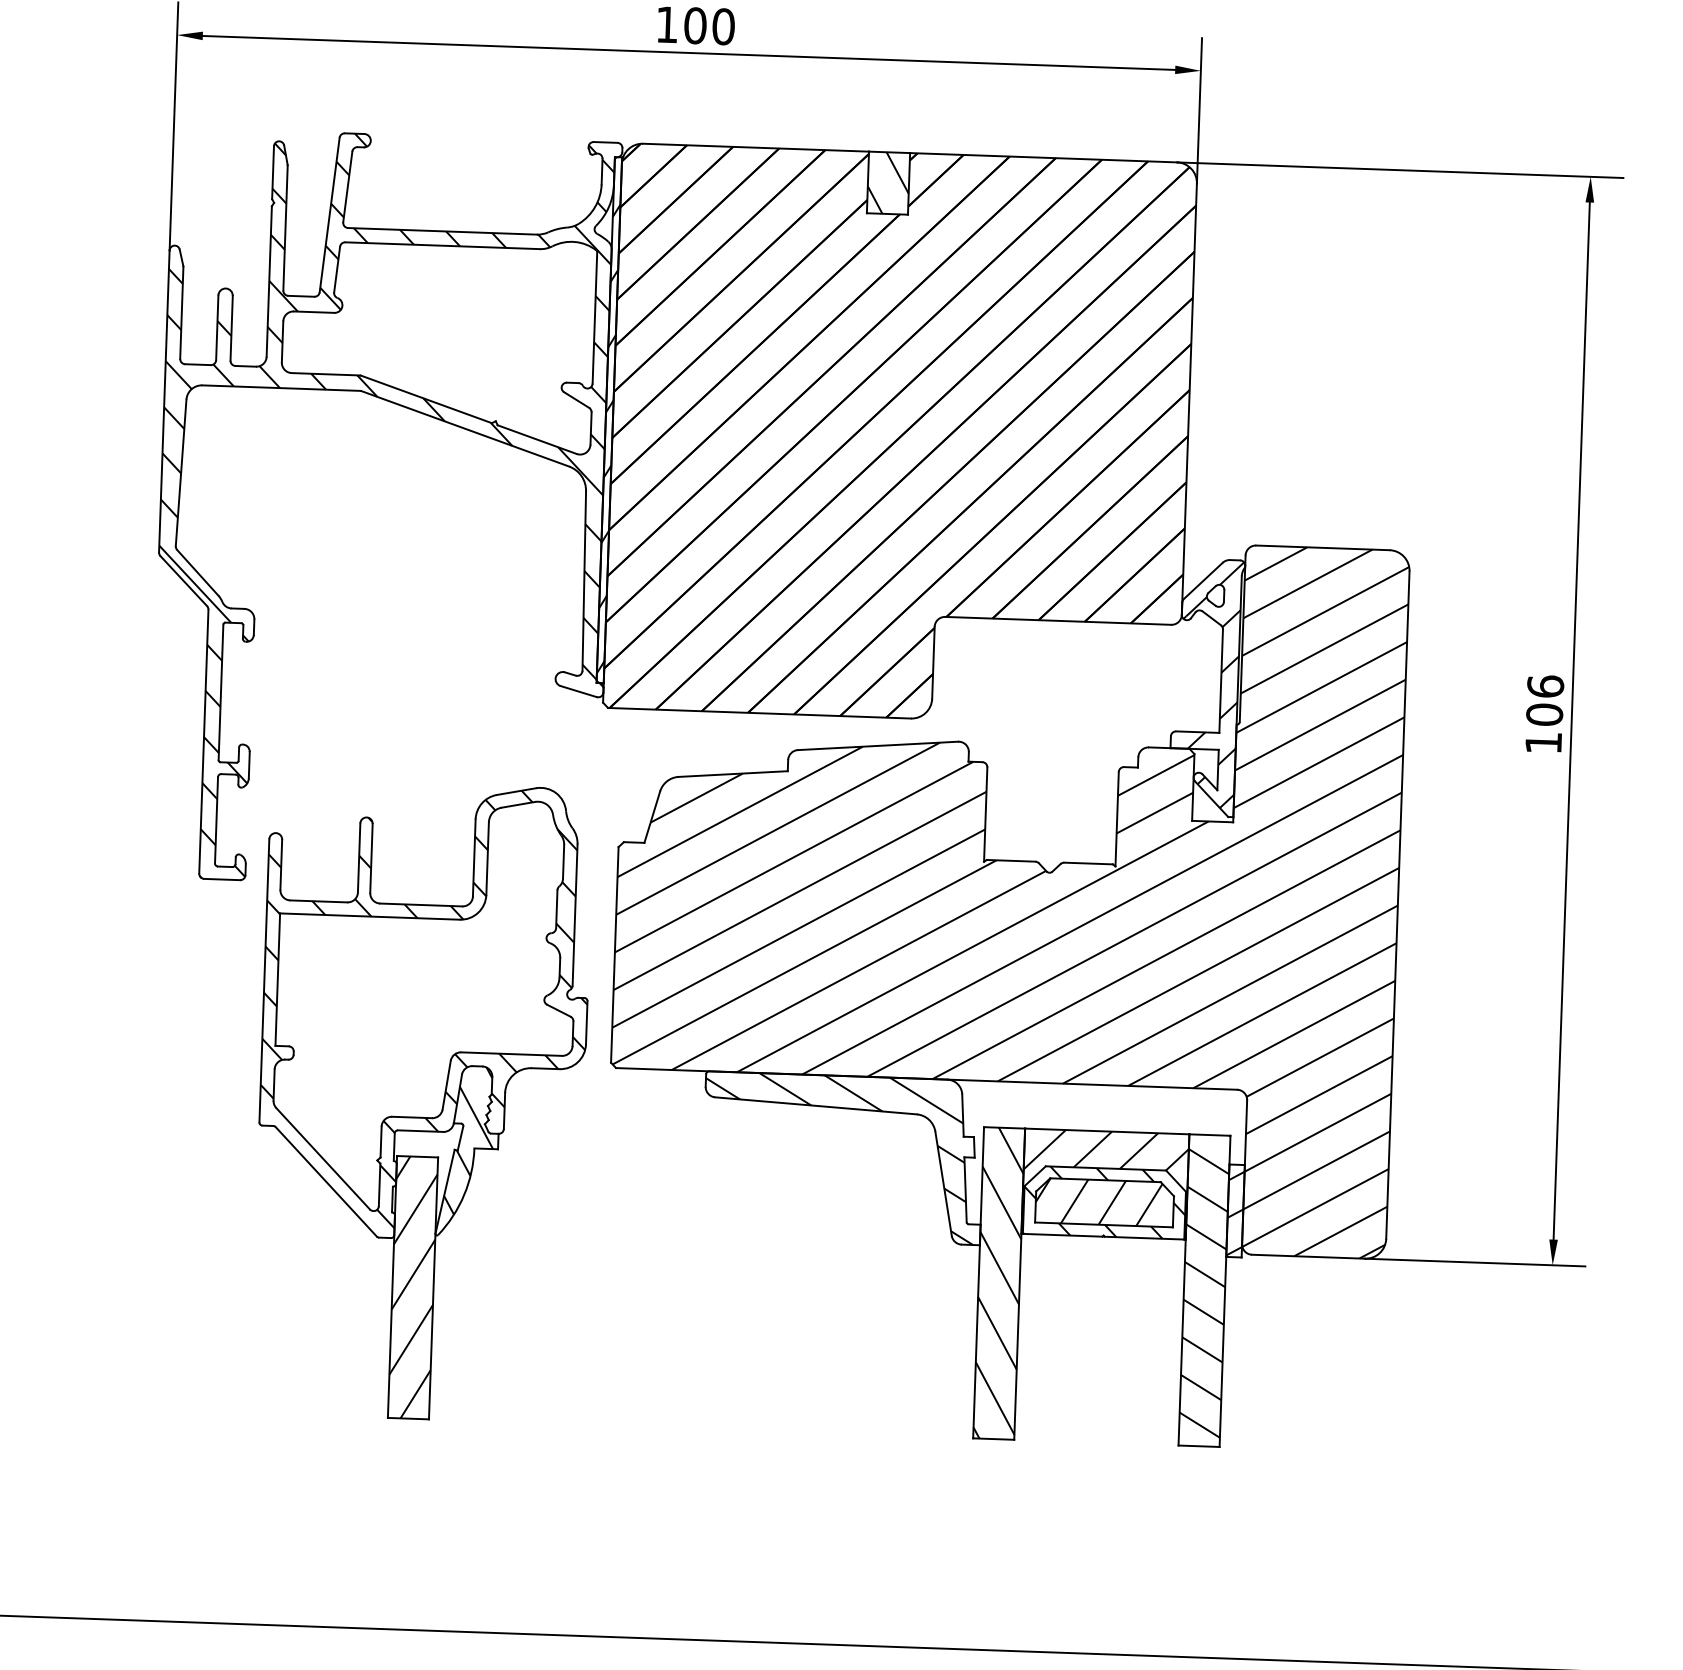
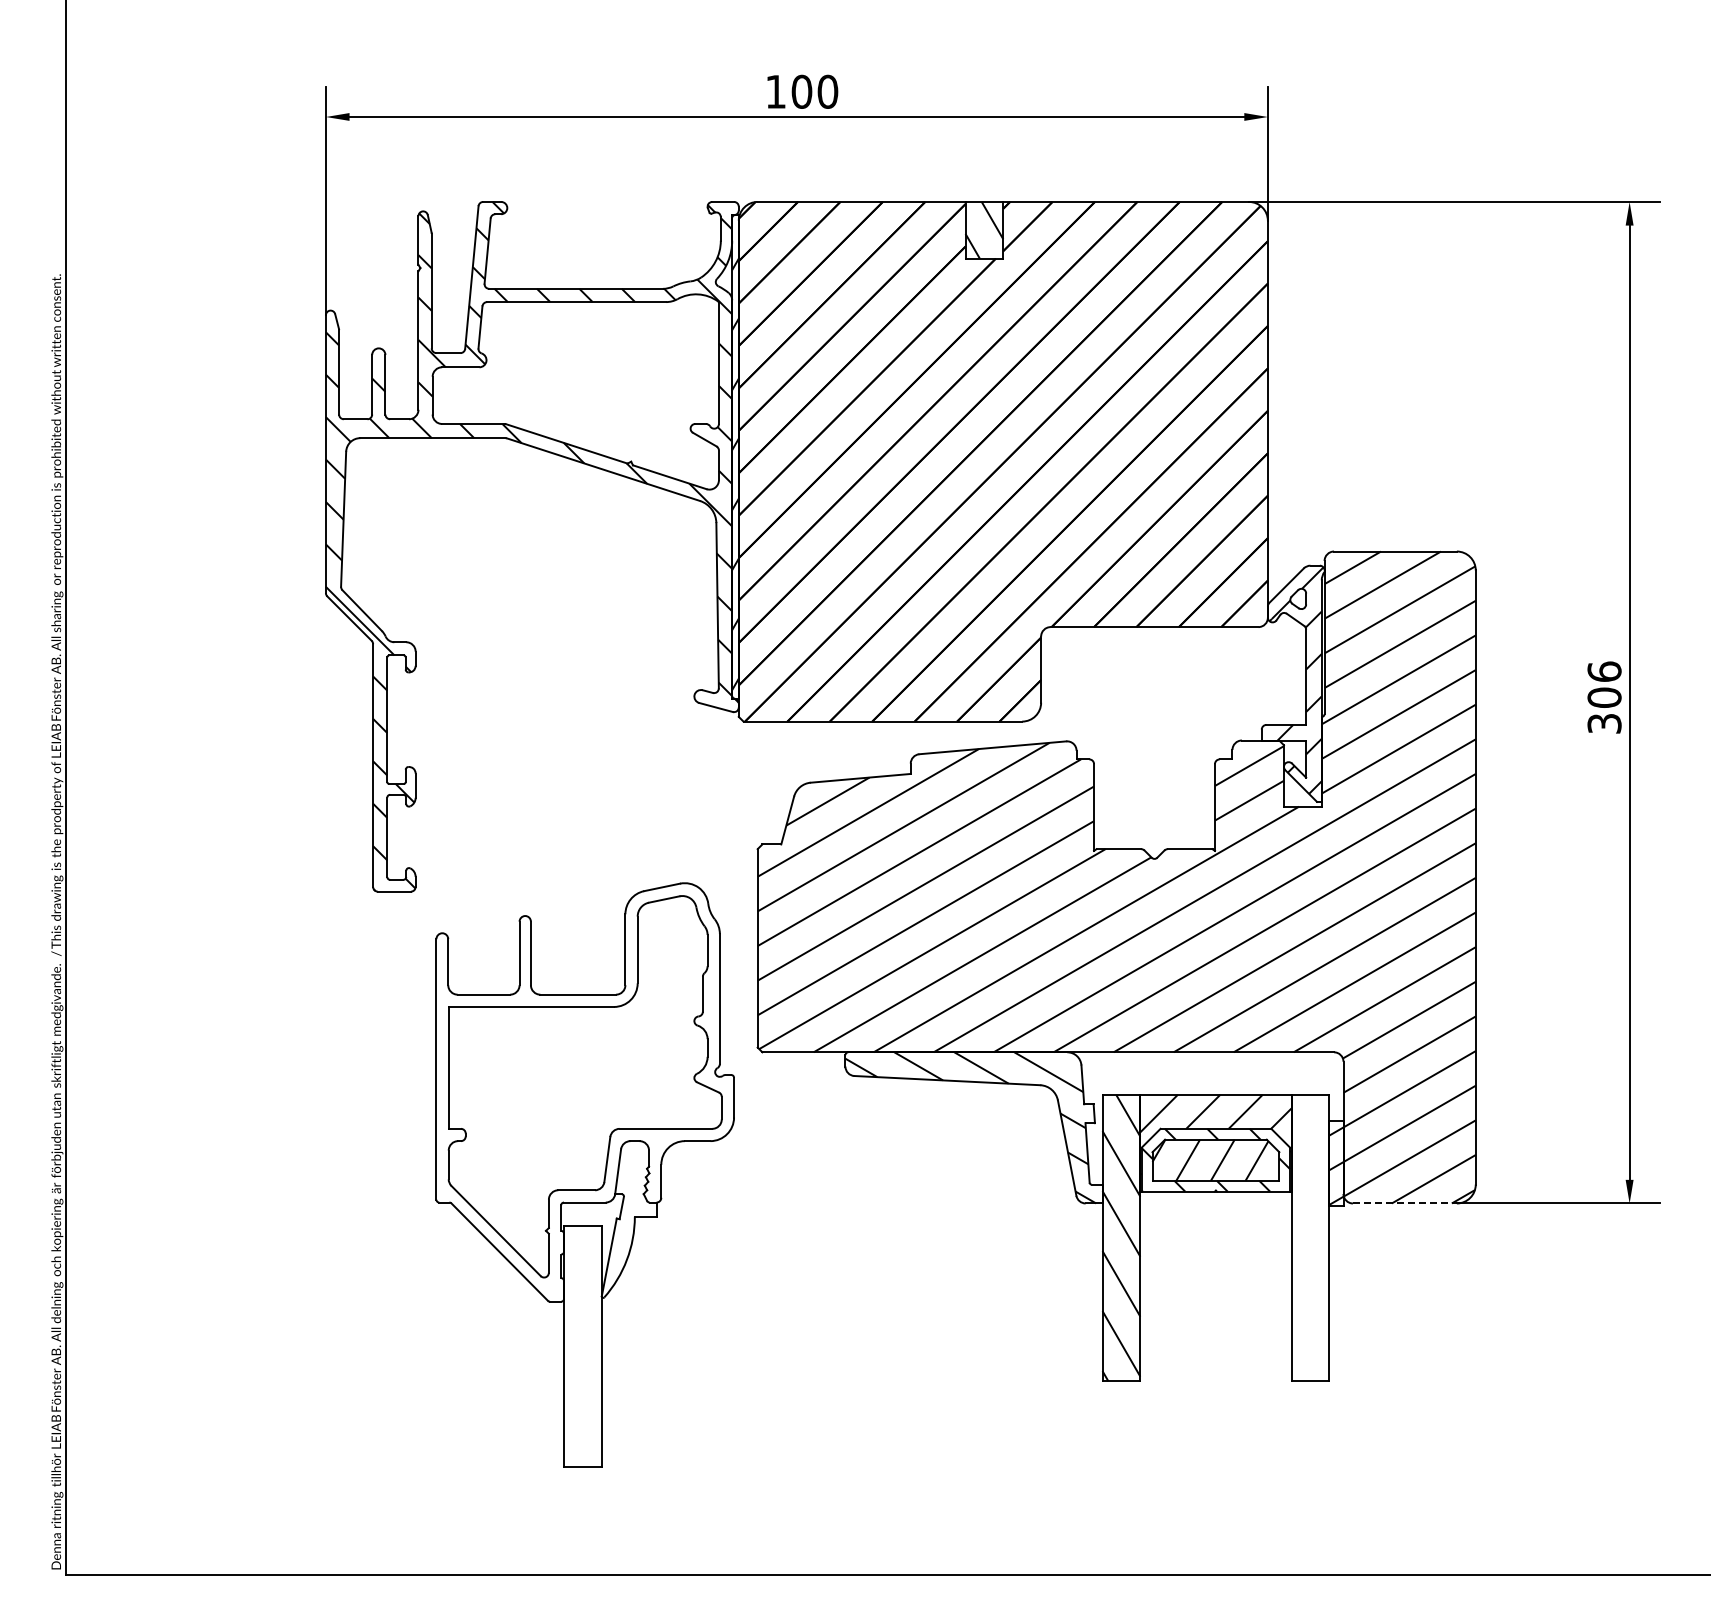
text: (1543, 742) -> (1604, 723), 106 -> 306
part: (421, 1100) -> (584, 1174), moved
line: (1308, 1256) -> (1404, 1203), solid -> dashed
hatch: (1204, 1285) -> (1310, 1233), removed

